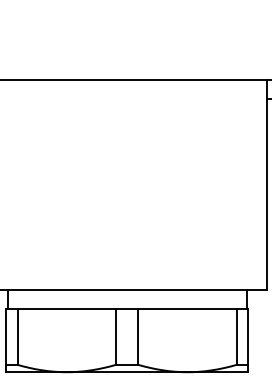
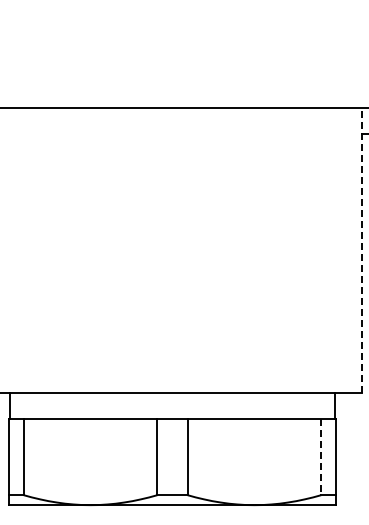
line: (267, 184) -> (362, 250), solid -> dashed
line: (236, 337) -> (321, 457), solid -> dashed

